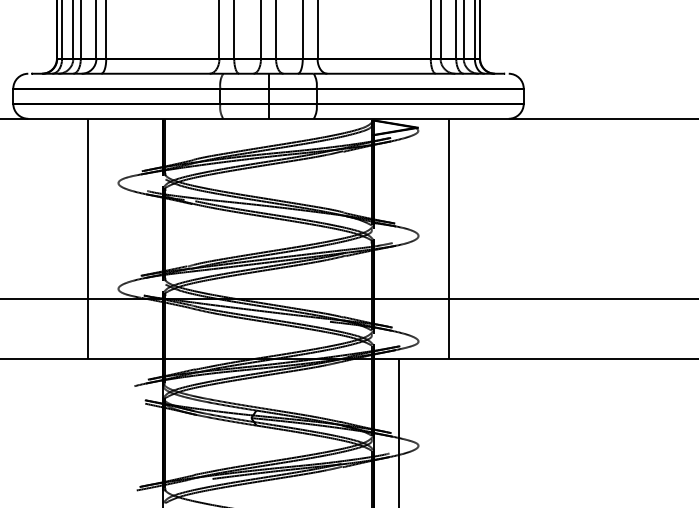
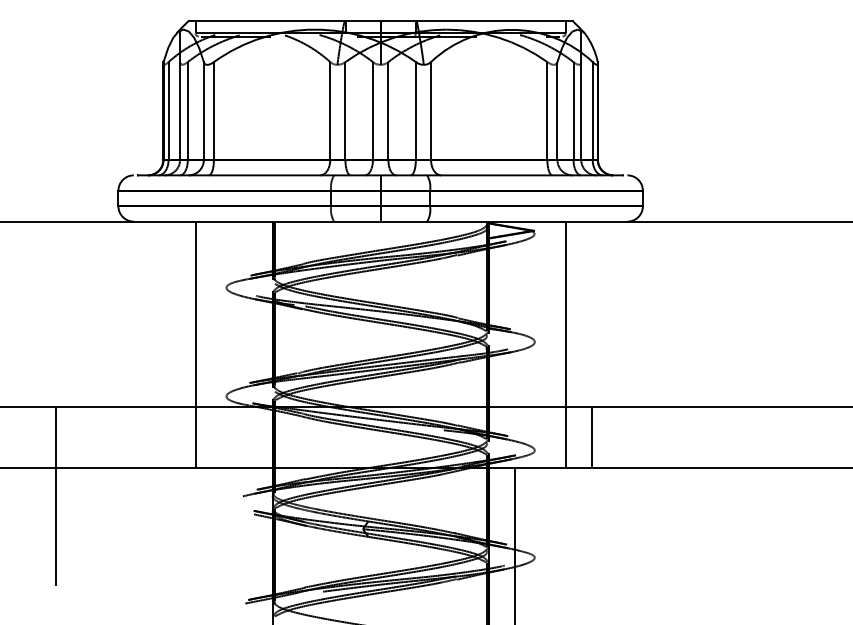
line: (473, 328) -> (591, 437), added

